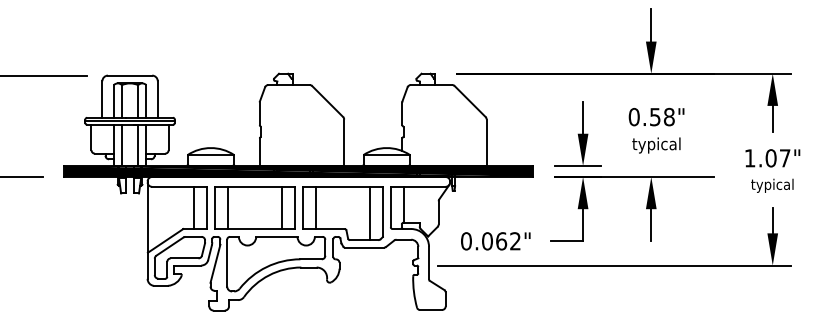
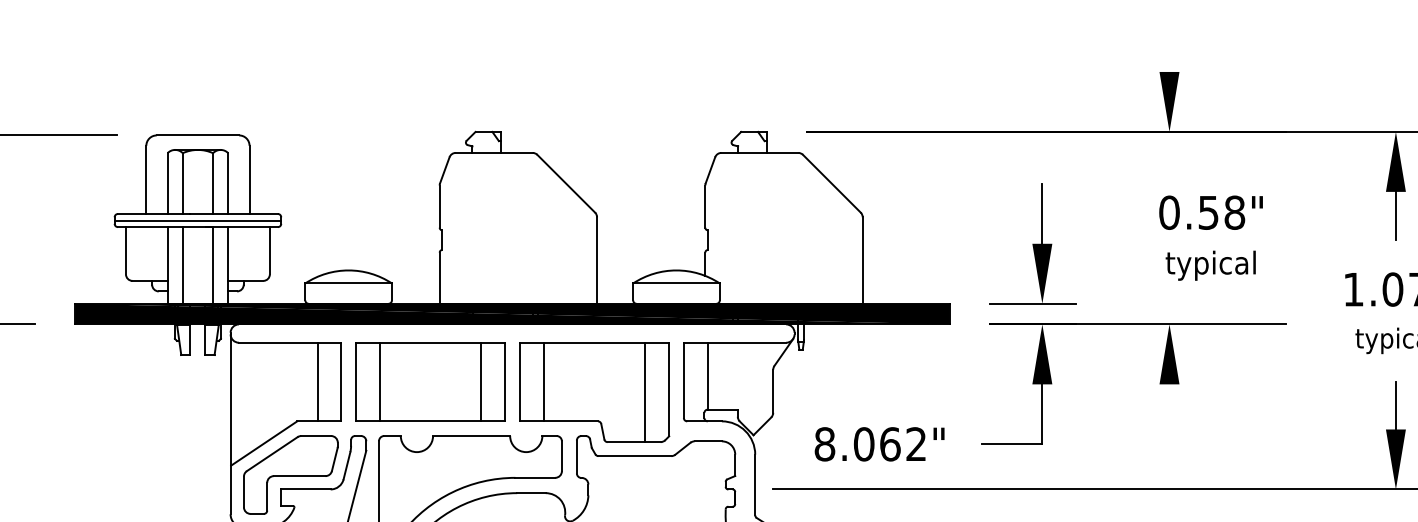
line: (651, 25) -> (1169, 41), removed
text: (656, 130) -> (1210, 237), moved
line: (651, 225) -> (1169, 414), removed
text: (466, 241) -> (825, 444), 0.062" -> 8.062"

